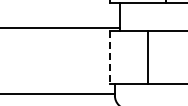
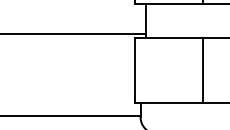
line: (110, 57) -> (135, 70), dashed -> solid
line: (147, 57) -> (202, 70), moved

